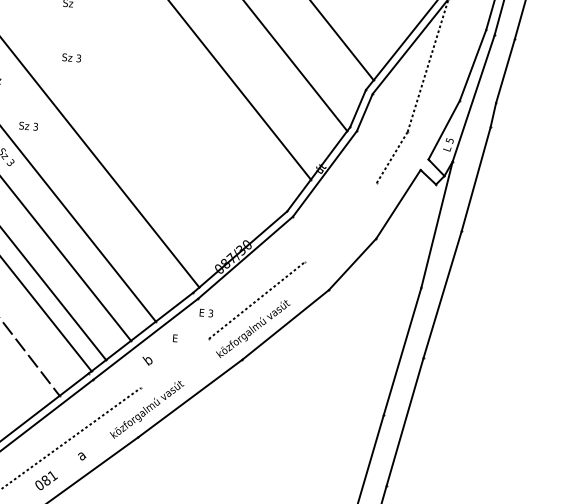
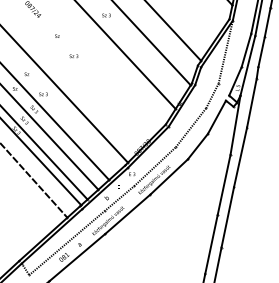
text: (70, 58) -> (73, 56), moved
line: (339, 221) -> (190, 127), added
line: (175, 363) -> (119, 198), added

